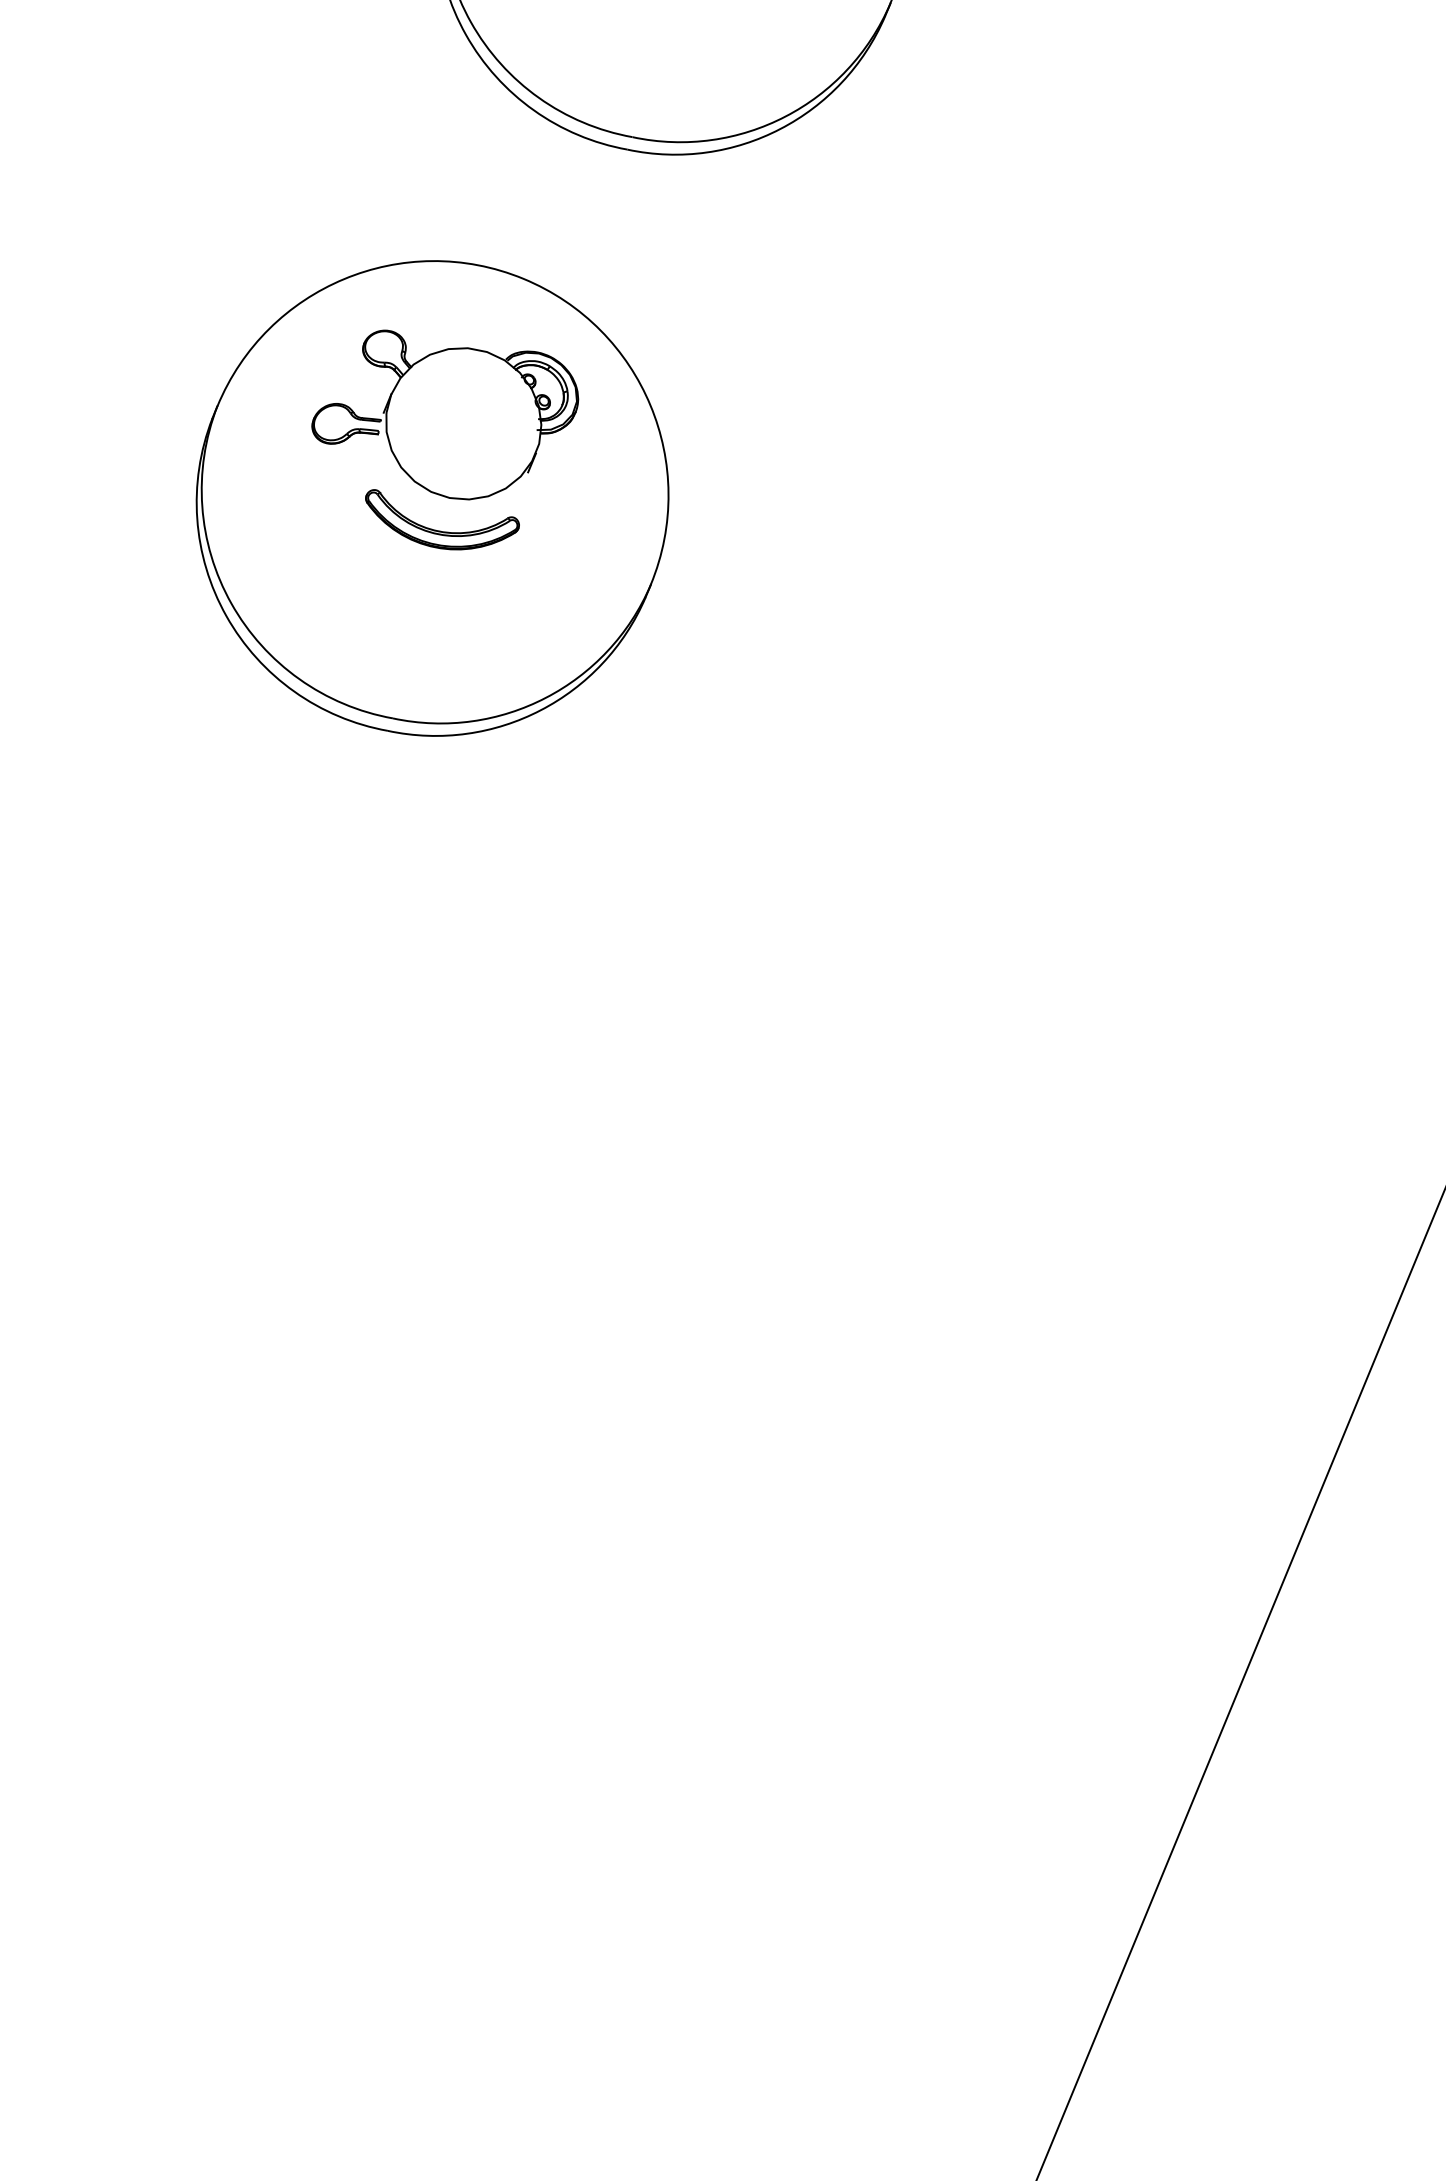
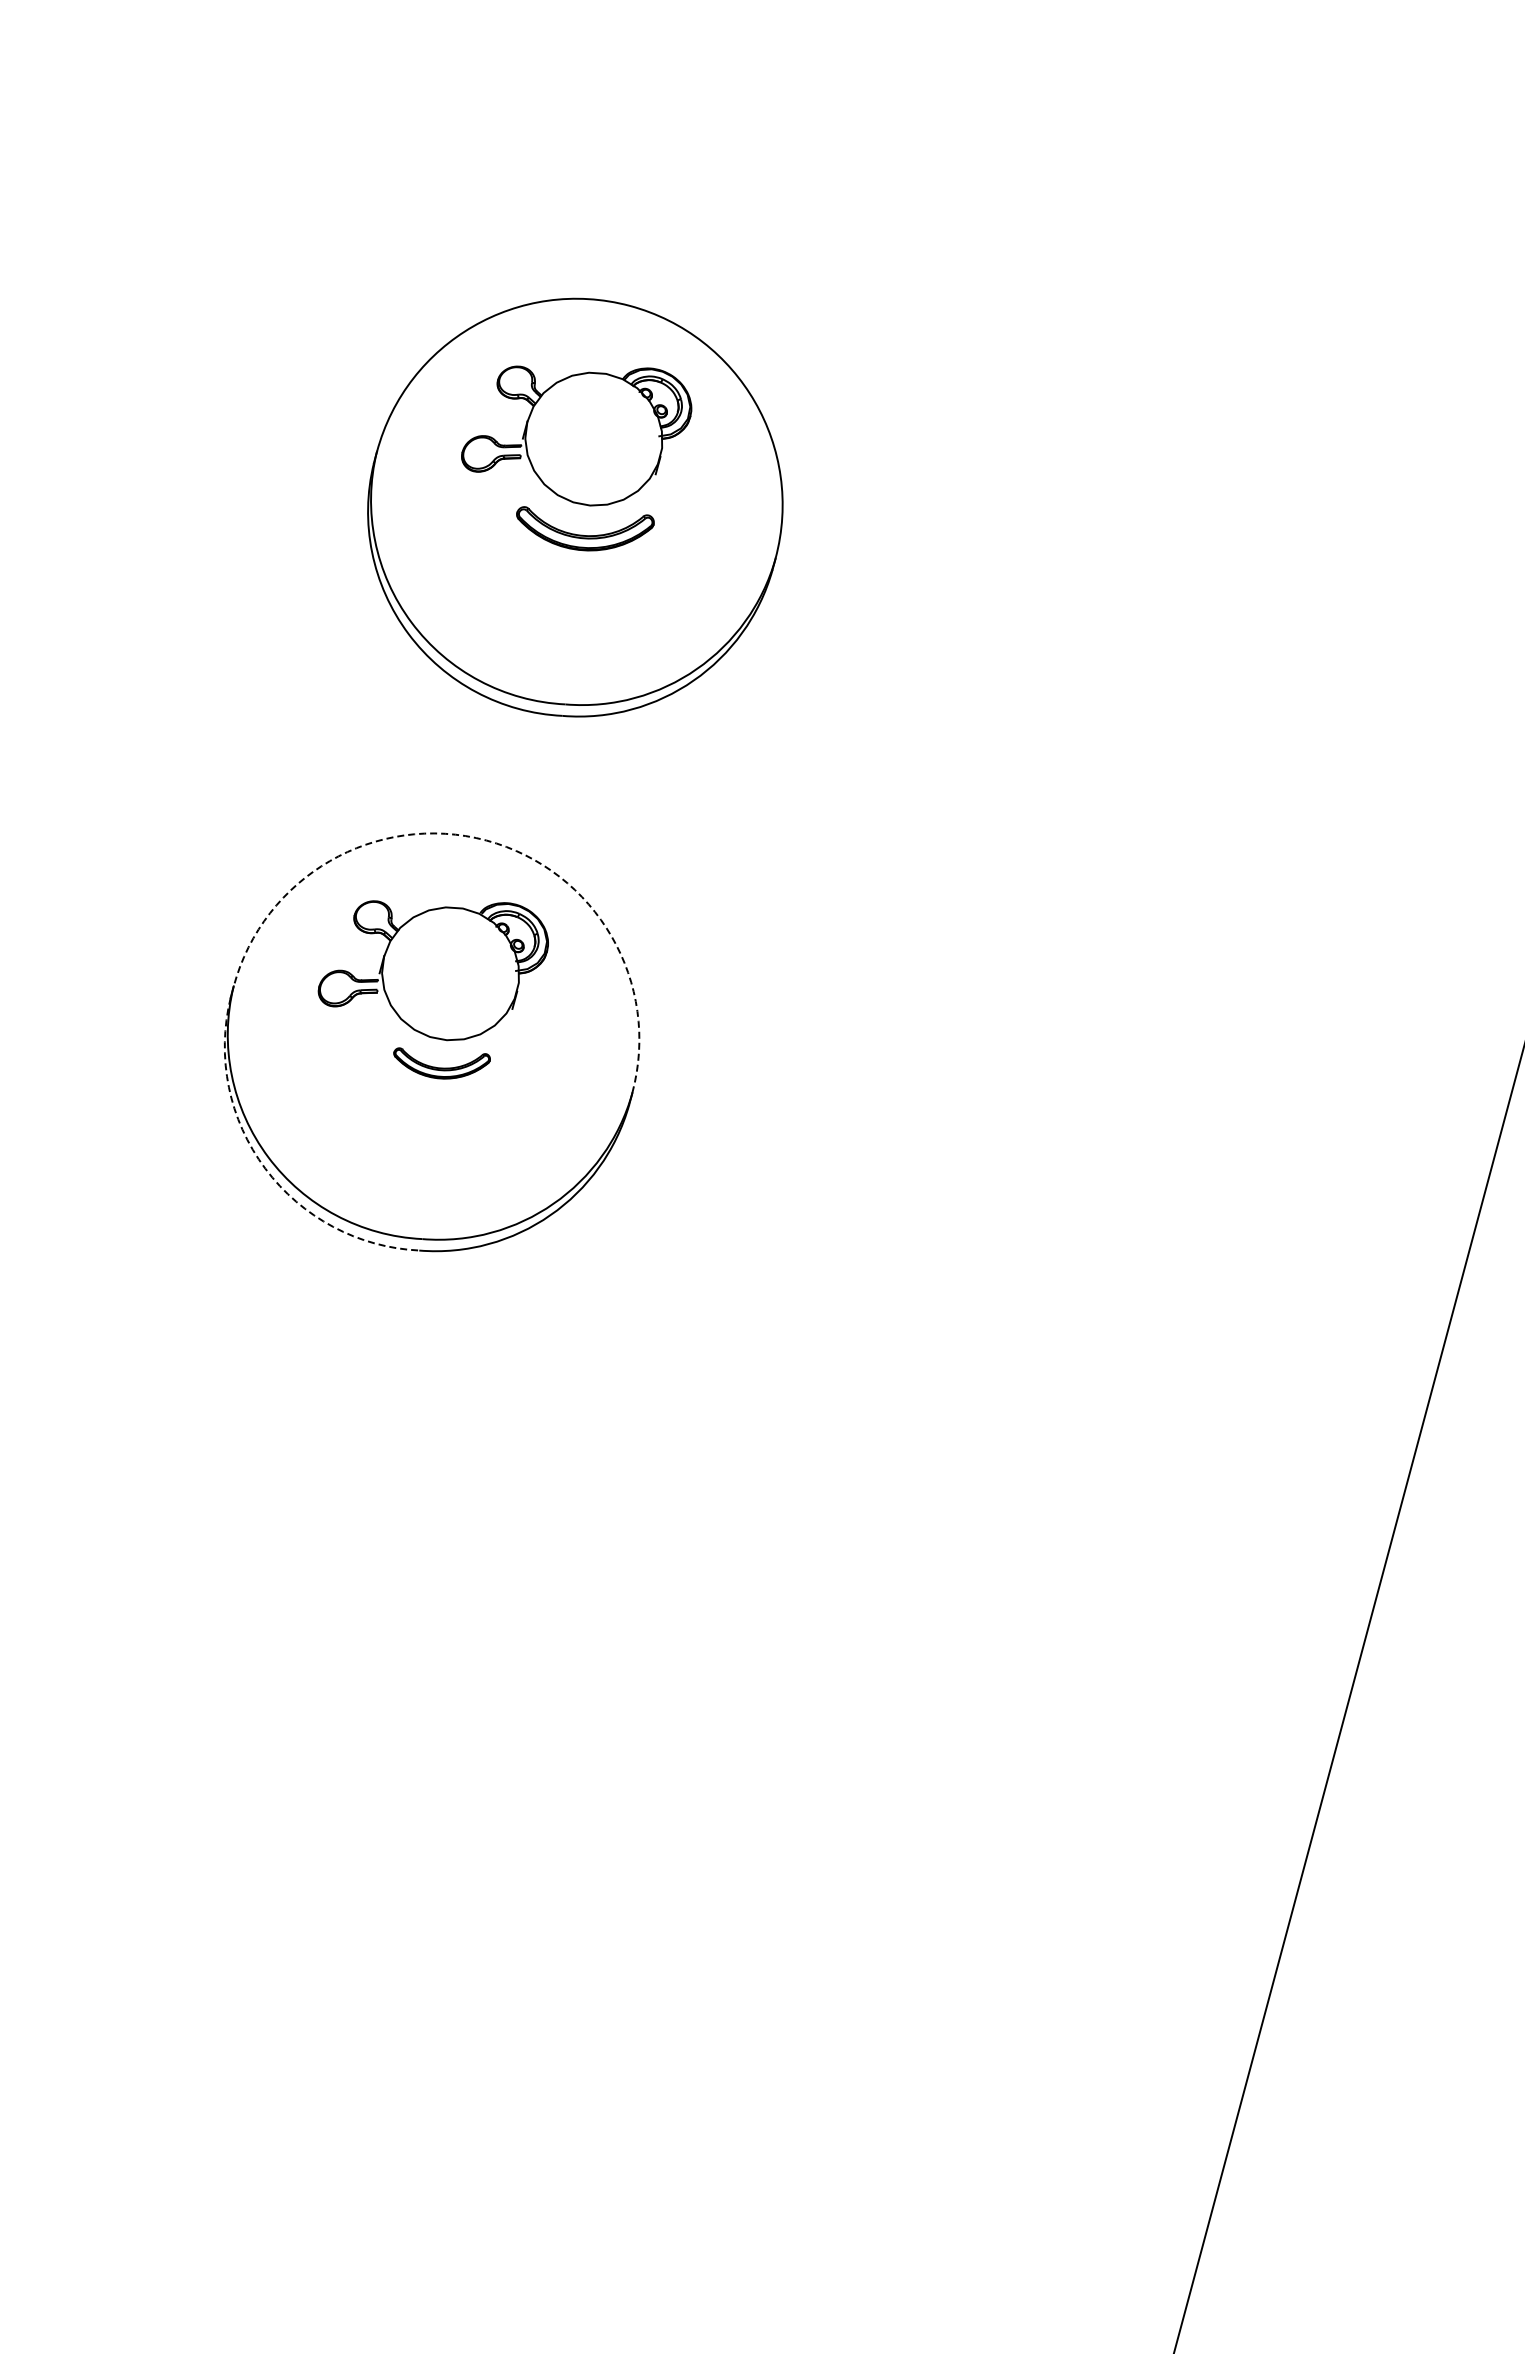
arc: (523, 278) -> (486, 840), solid -> dashed
part: (440, 523) -> (441, 1063), size x0.7
arc: (226, 615) -> (265, 1168), solid -> dashed

